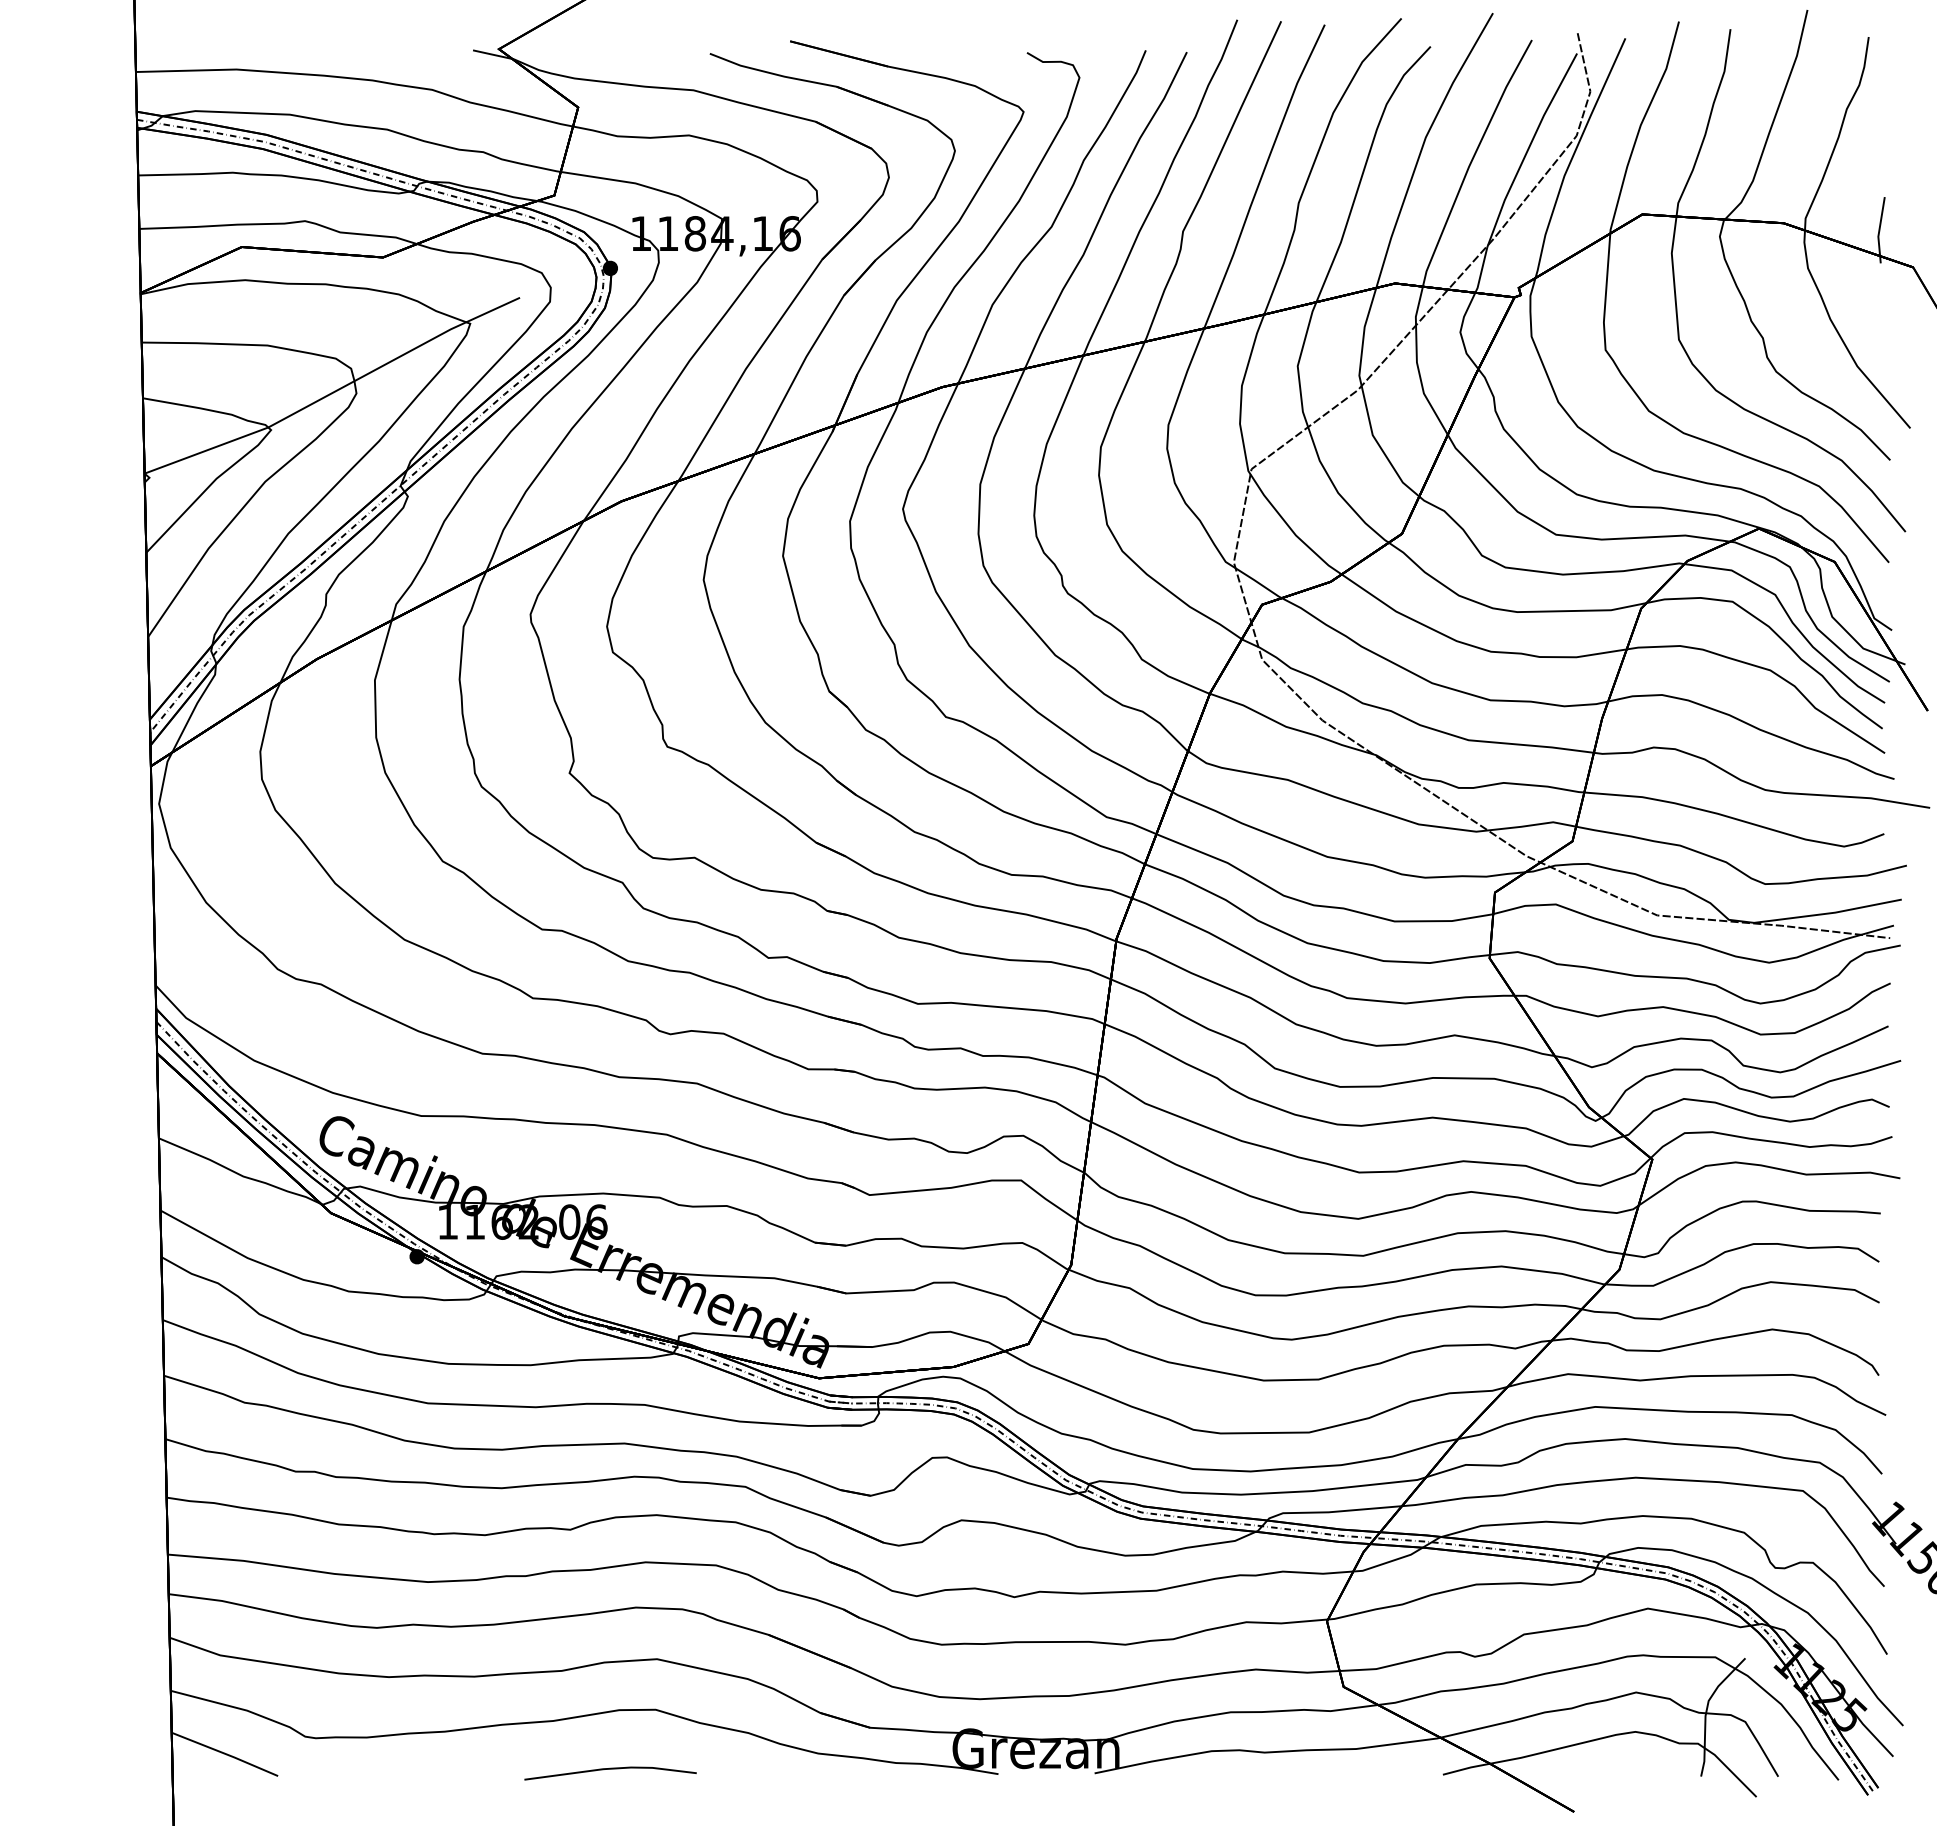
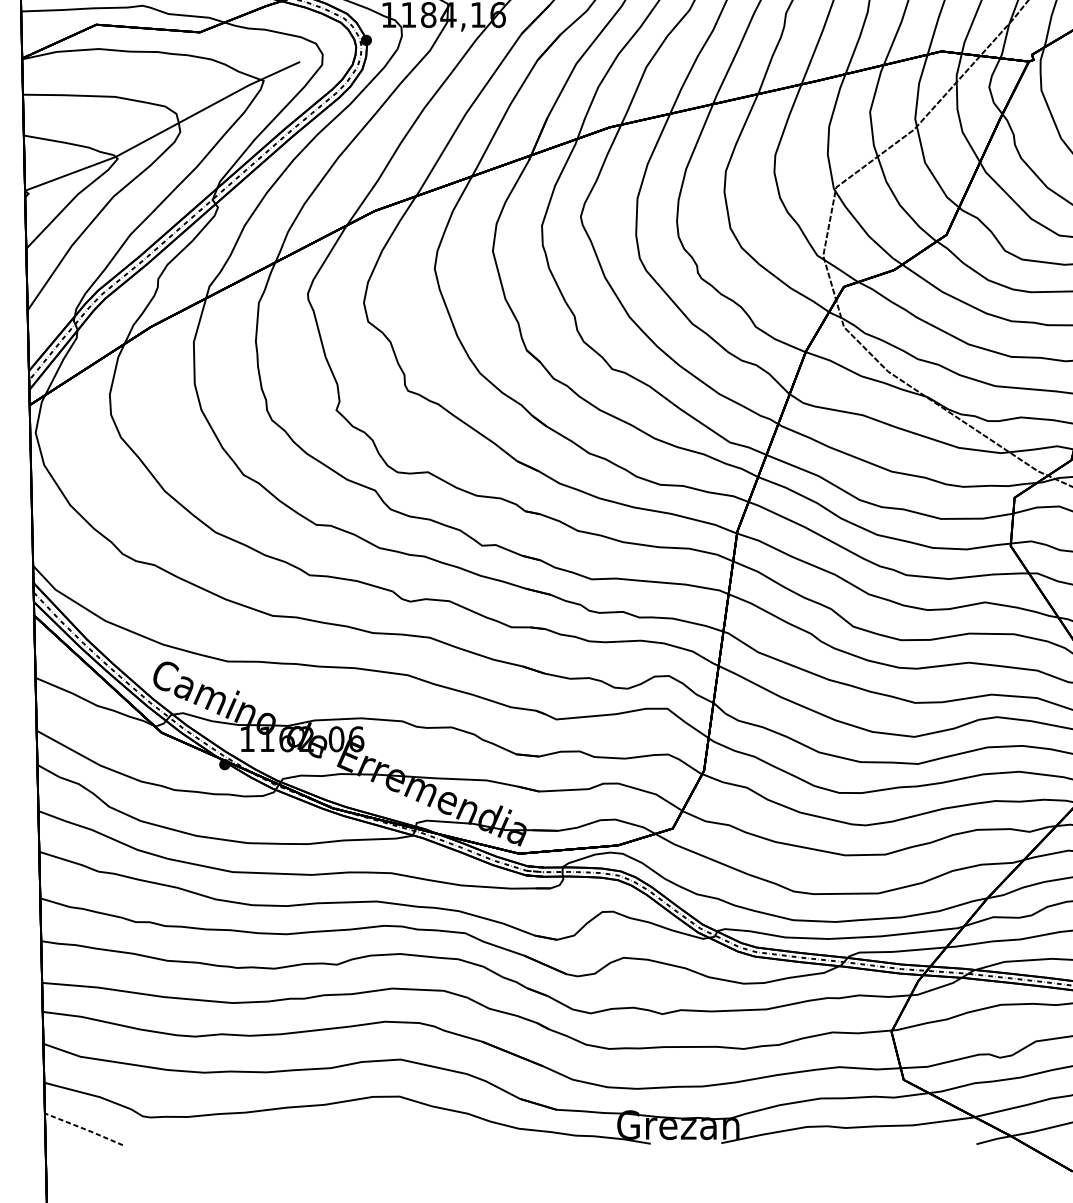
line: (225, 1753) -> (84, 1128), solid -> dashed
line: (610, 1769) -> (366, 1140), removed

